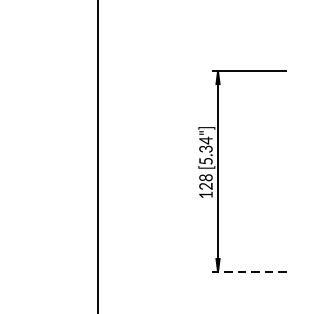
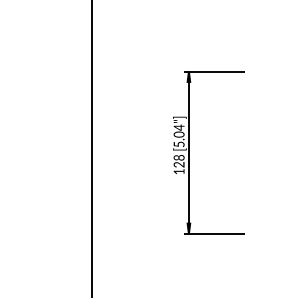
text: (205, 149) -> (178, 134), [5.34 -> [5.04
line: (248, 272) -> (213, 234), dashed -> solid

